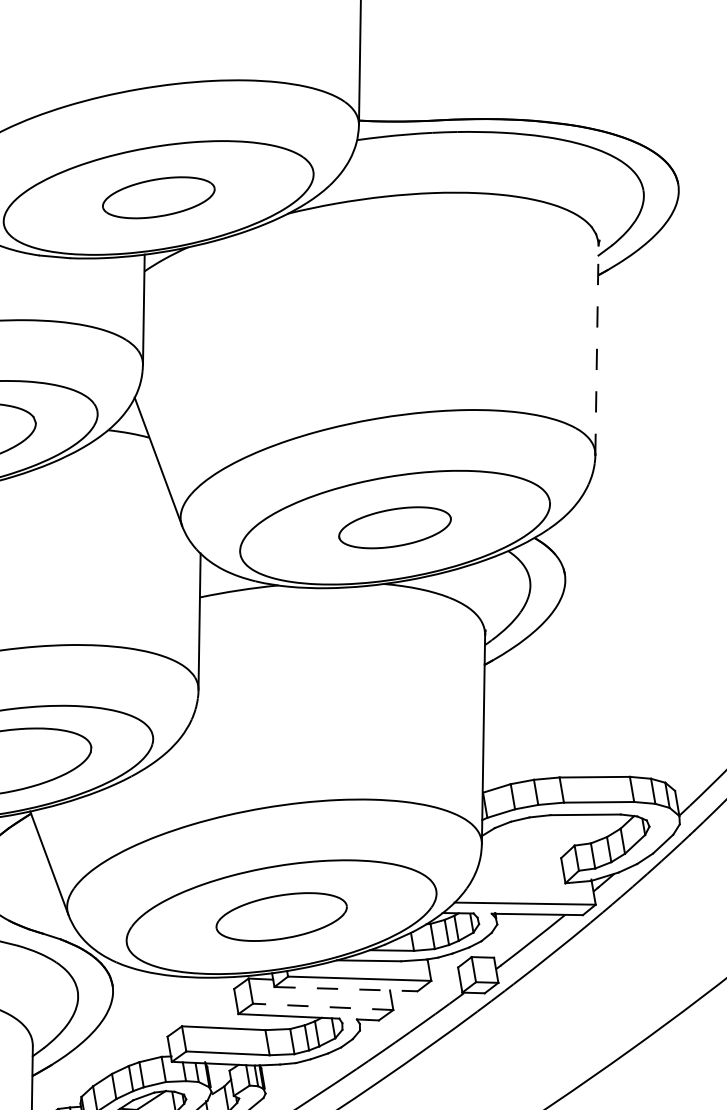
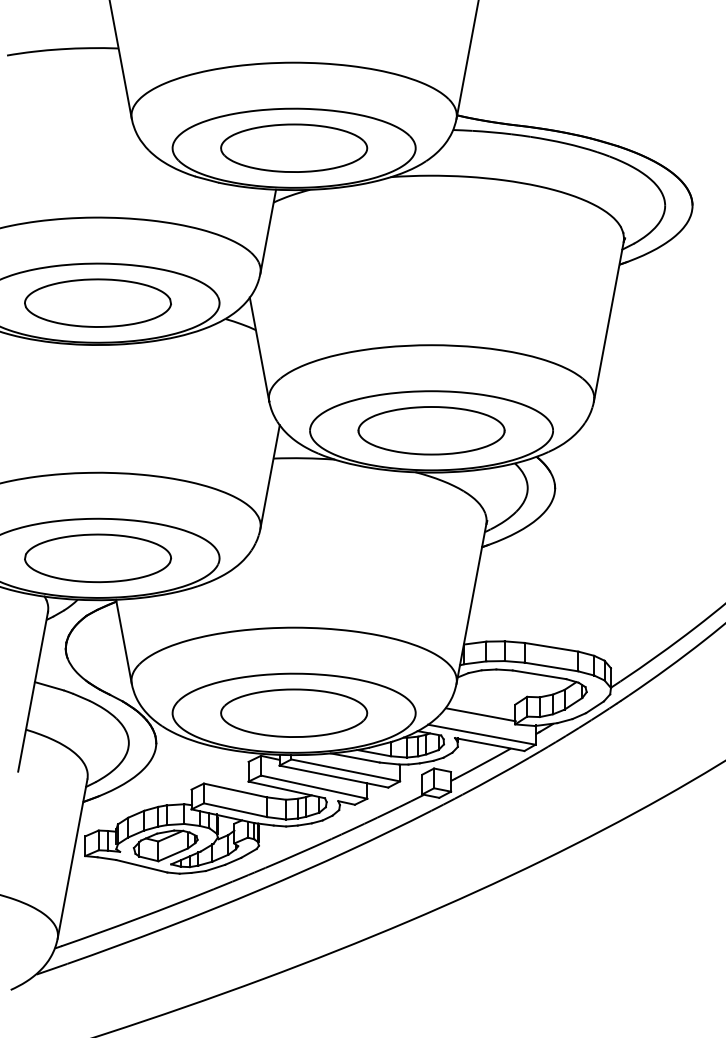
part: (158, 196) -> (294, 147), size x1.67
line: (596, 350) -> (608, 321), dashed -> solid
part: (394, 527) -> (431, 430), size x1.67
line: (519, 878) -> (480, 714), added
part: (281, 916) -> (294, 712), size x1.43
line: (346, 988) -> (334, 776), dashed -> solid
line: (322, 1007) -> (313, 787), dashed -> solid

